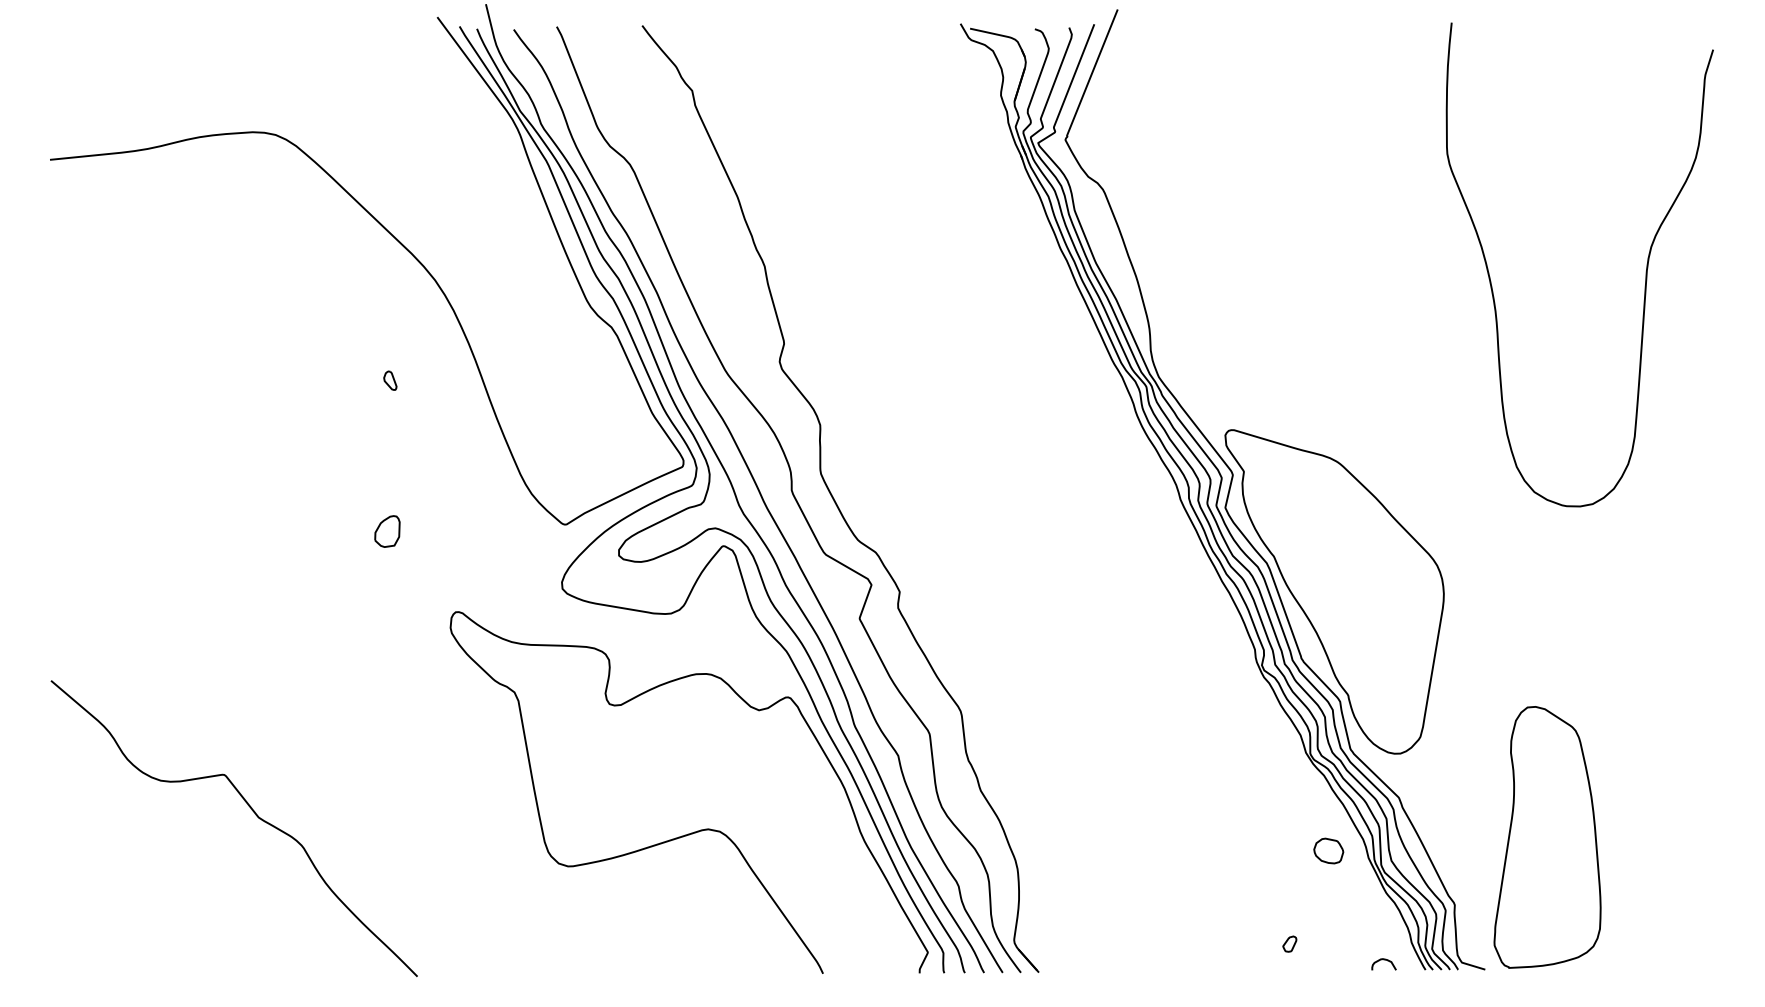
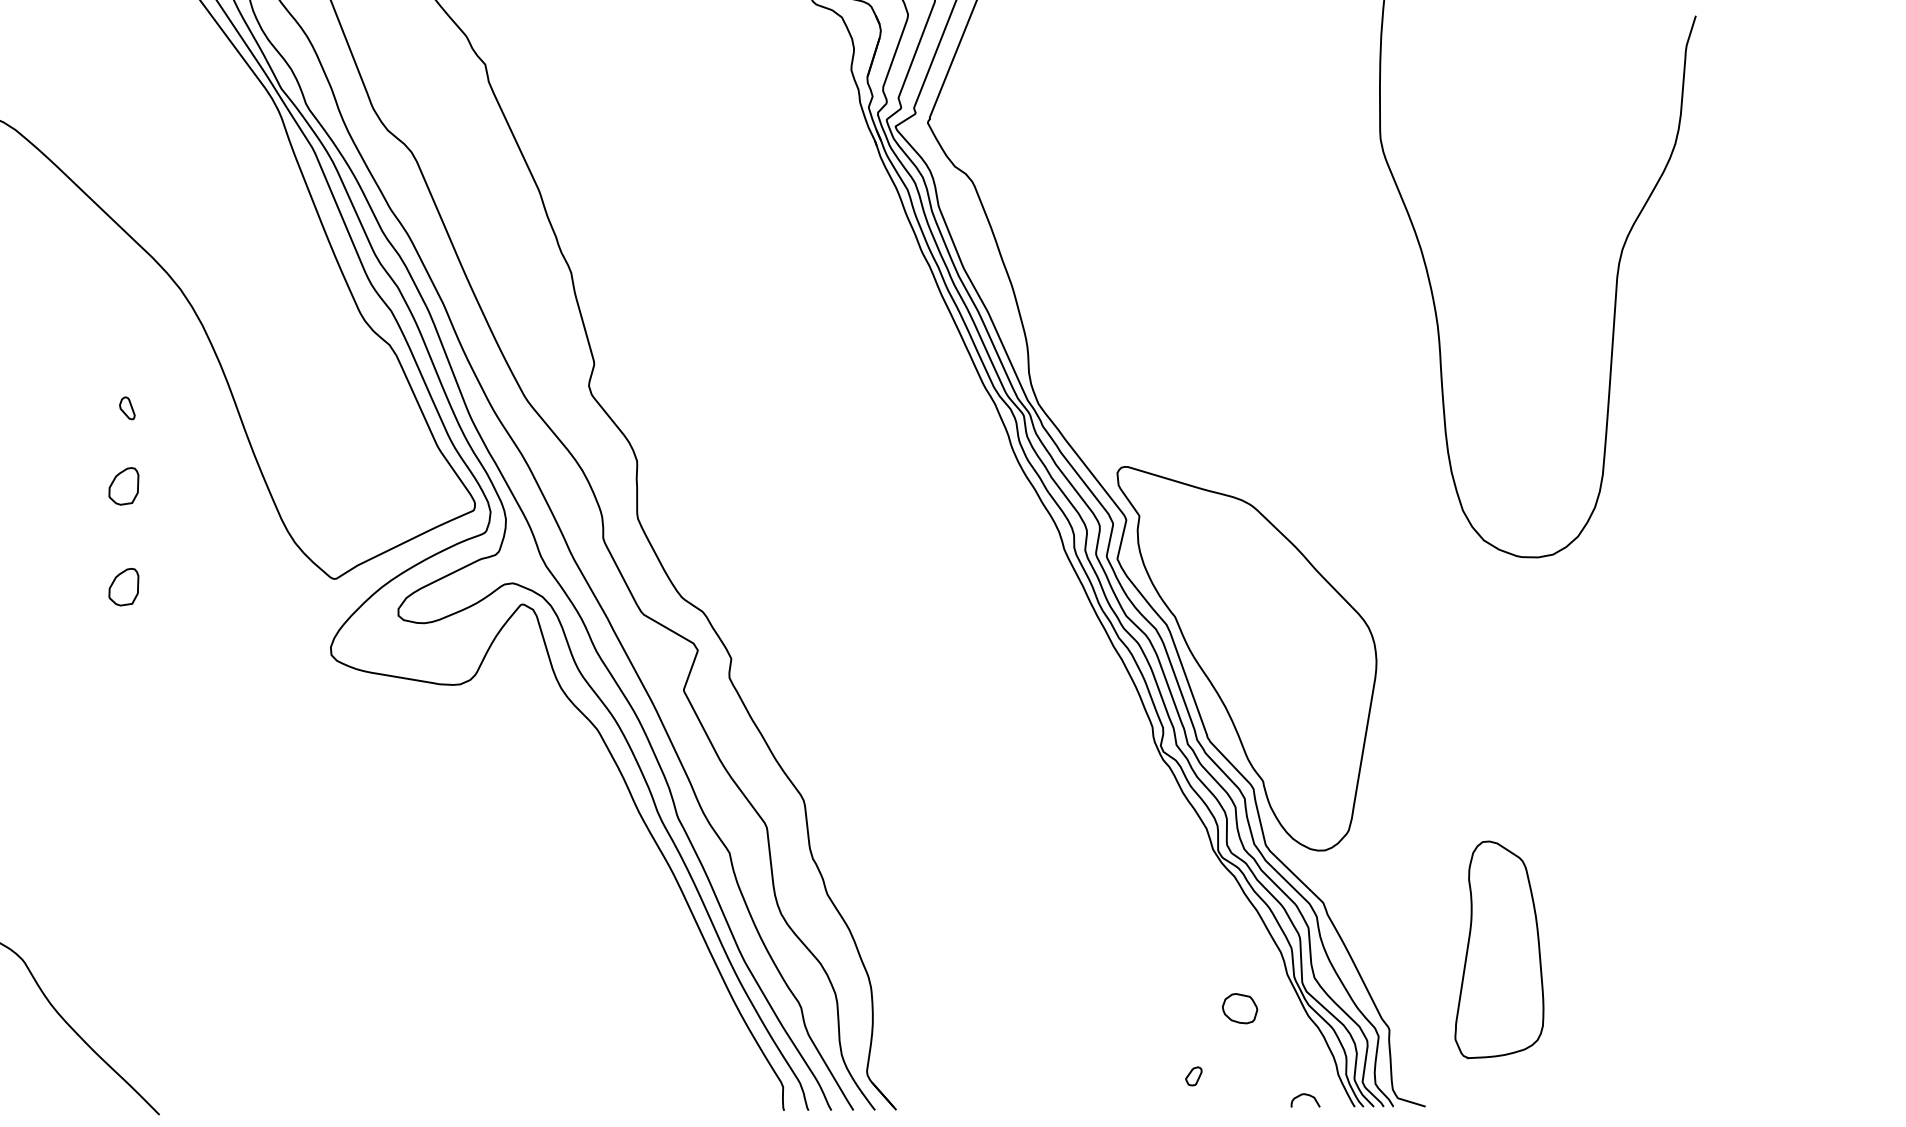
part: (387, 446) -> (123, 486), added
curve: (700, 829) -> (495, 940), removed
part: (1547, 837) -> (1499, 949), size x0.7
part: (1328, 850) -> (1239, 1008), moved

